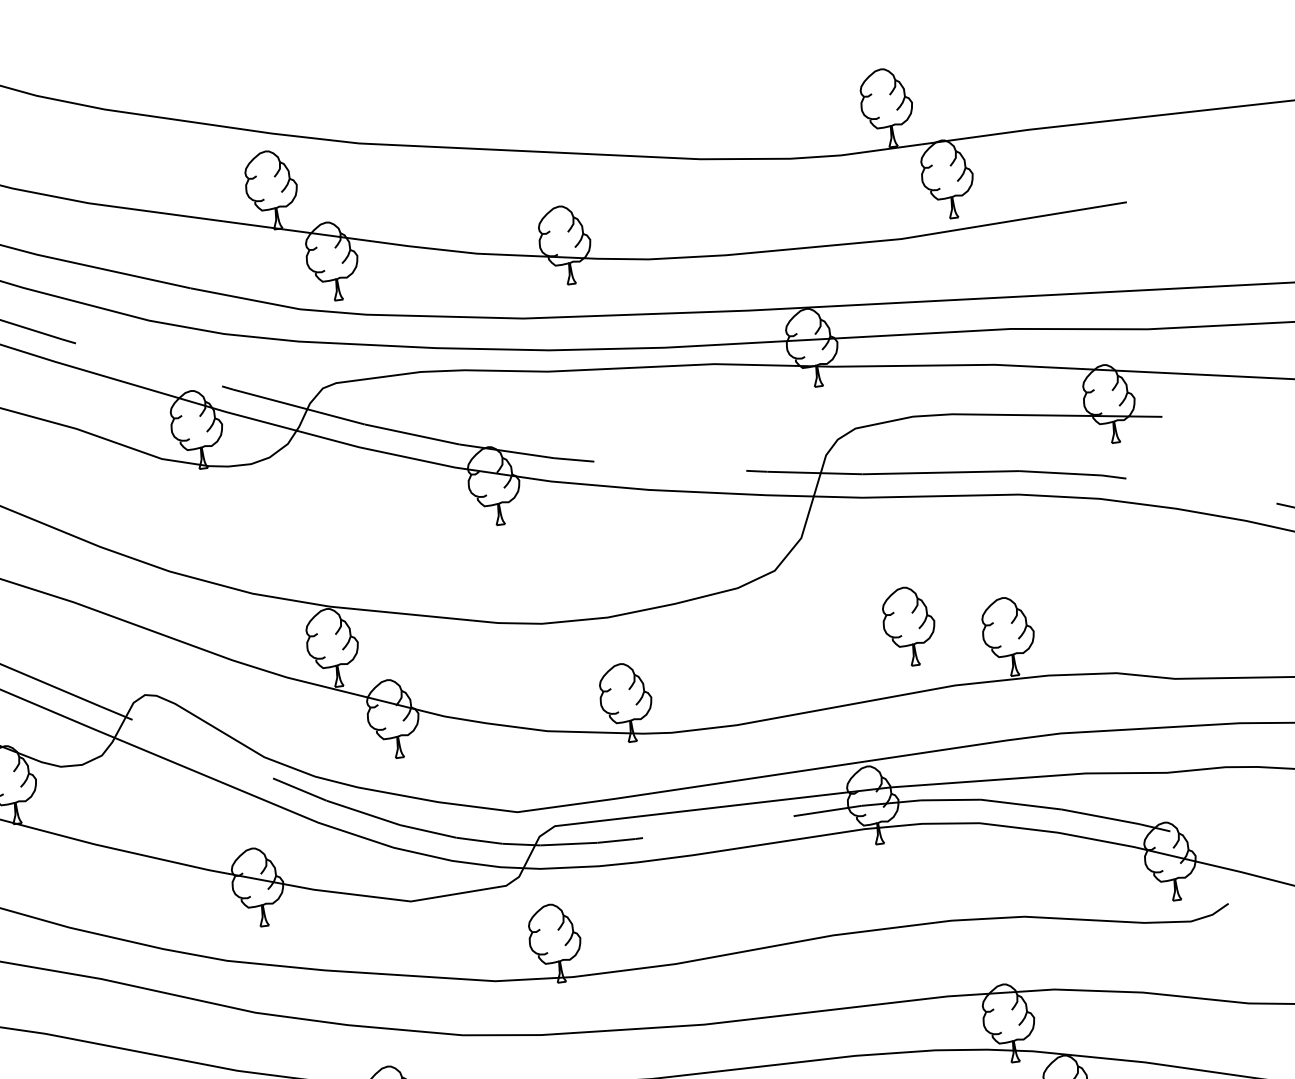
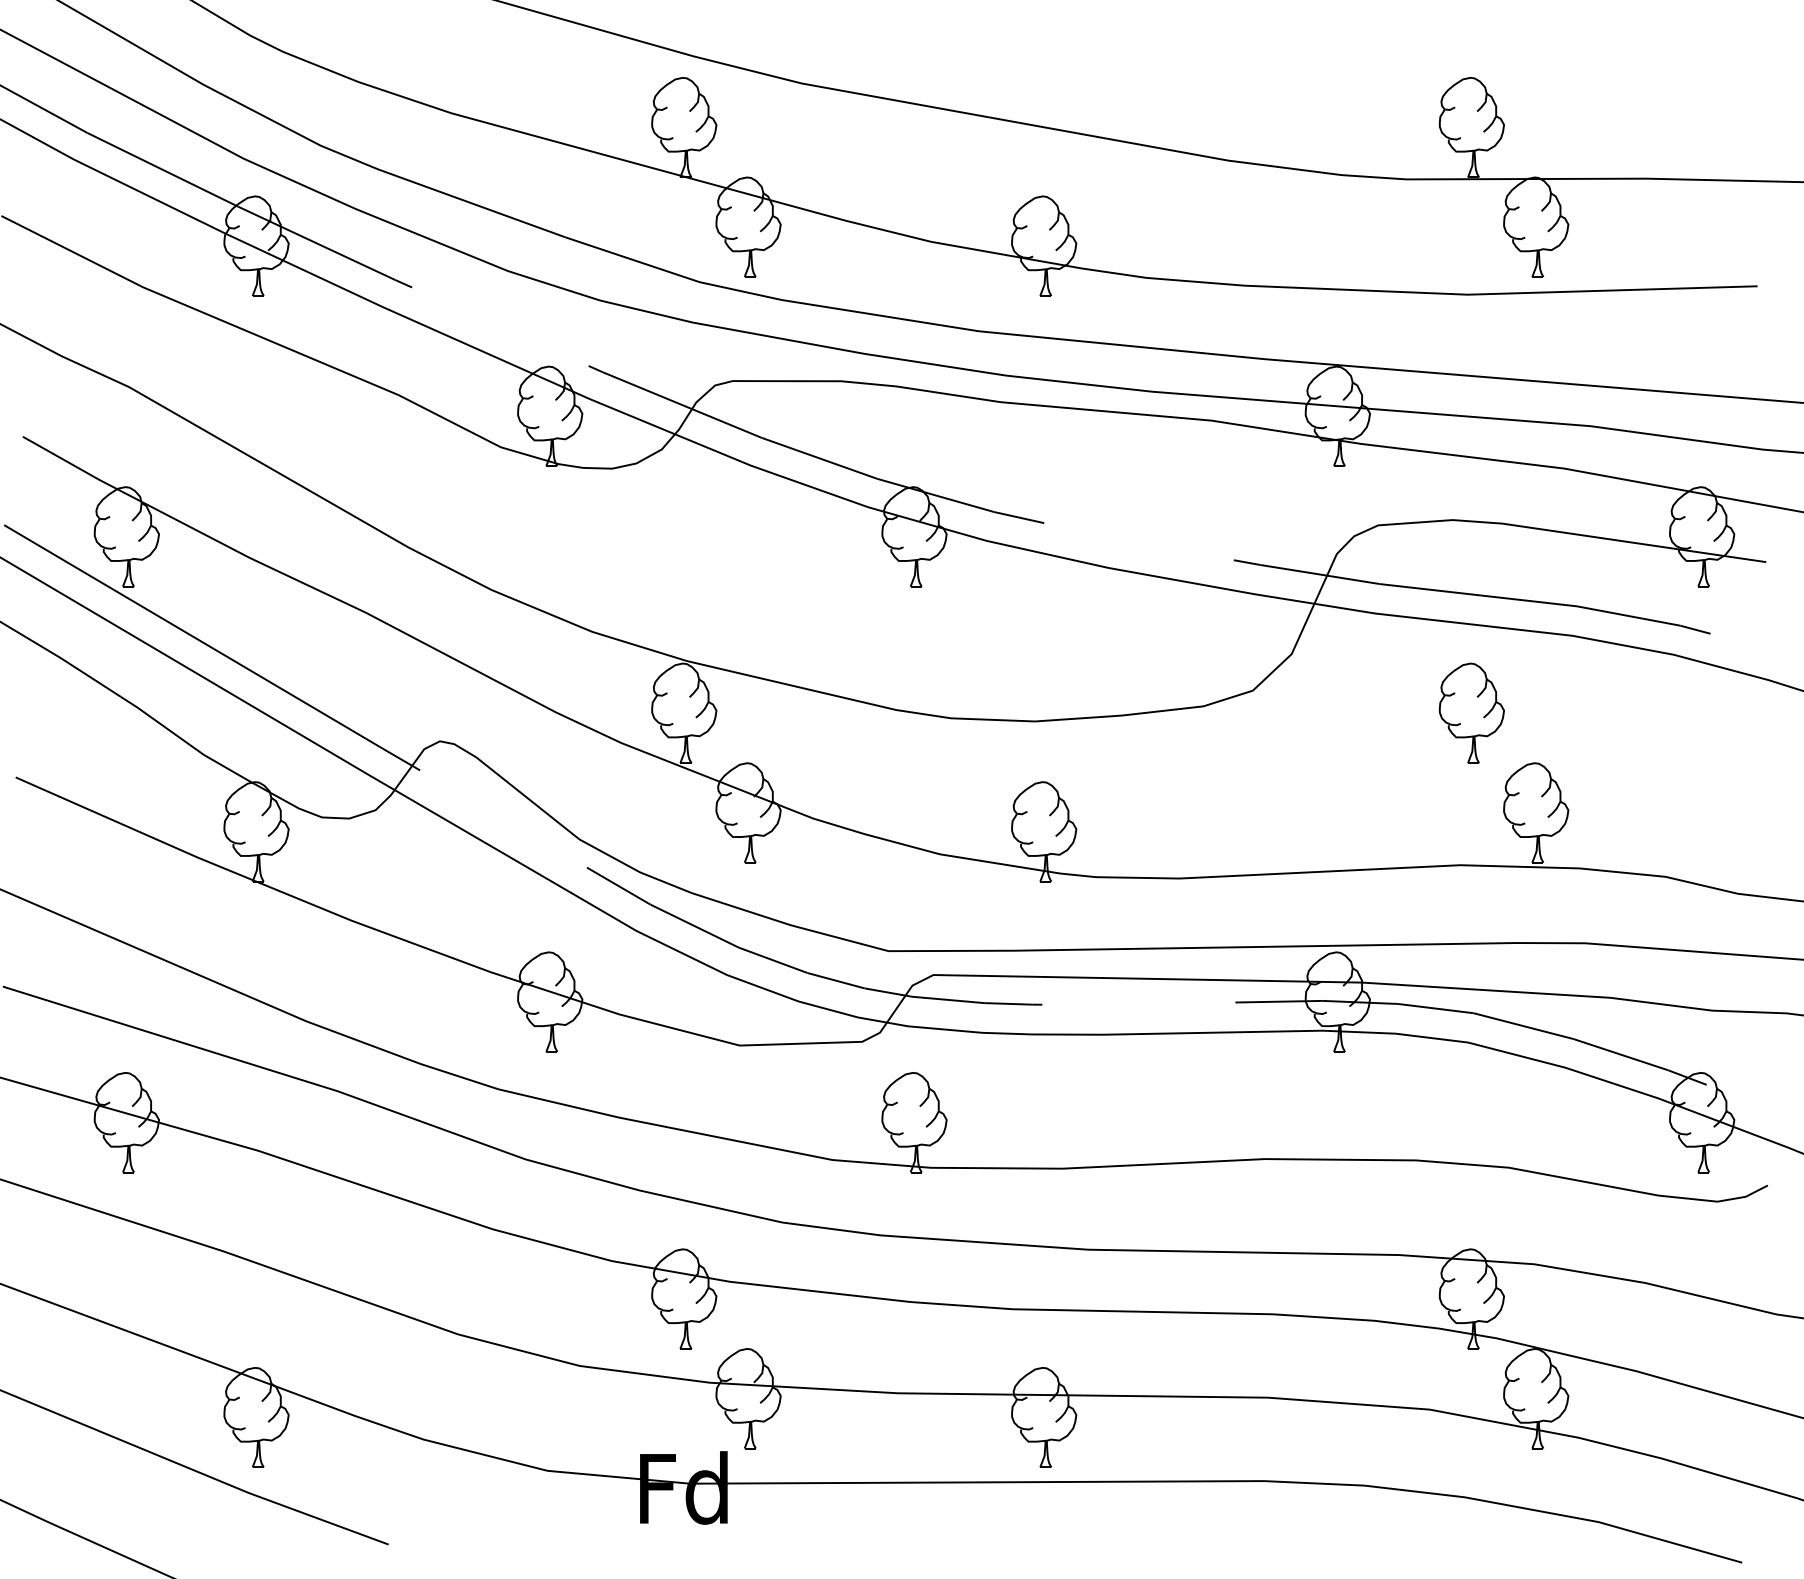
part: (909, 625) -> (1471, 712), moved

